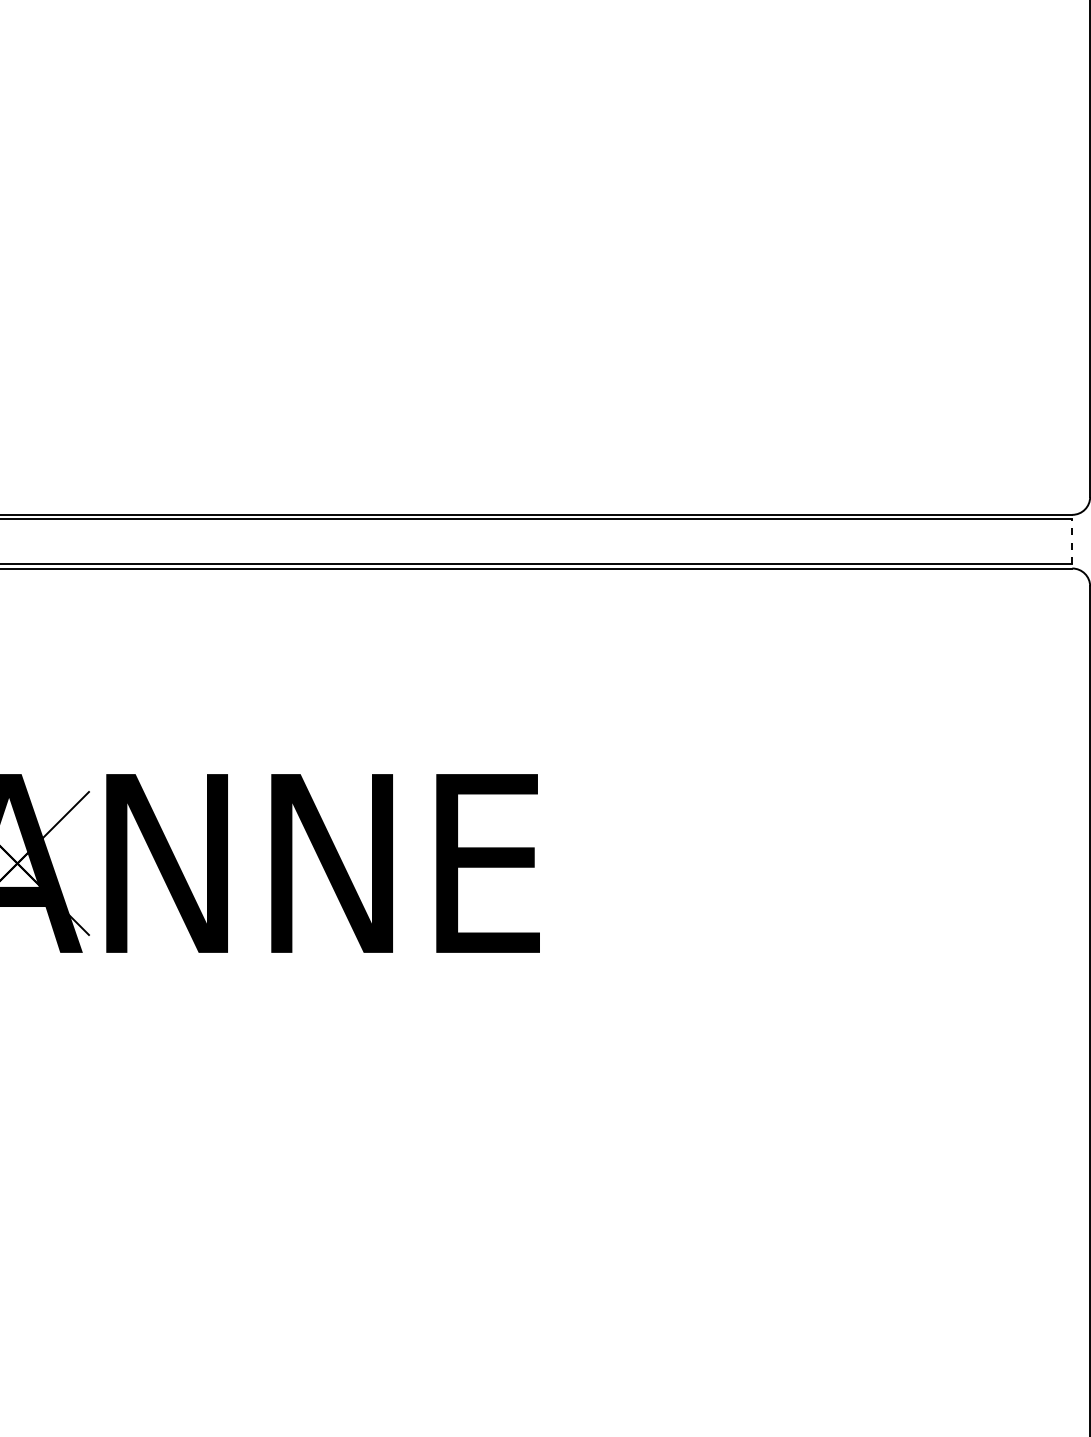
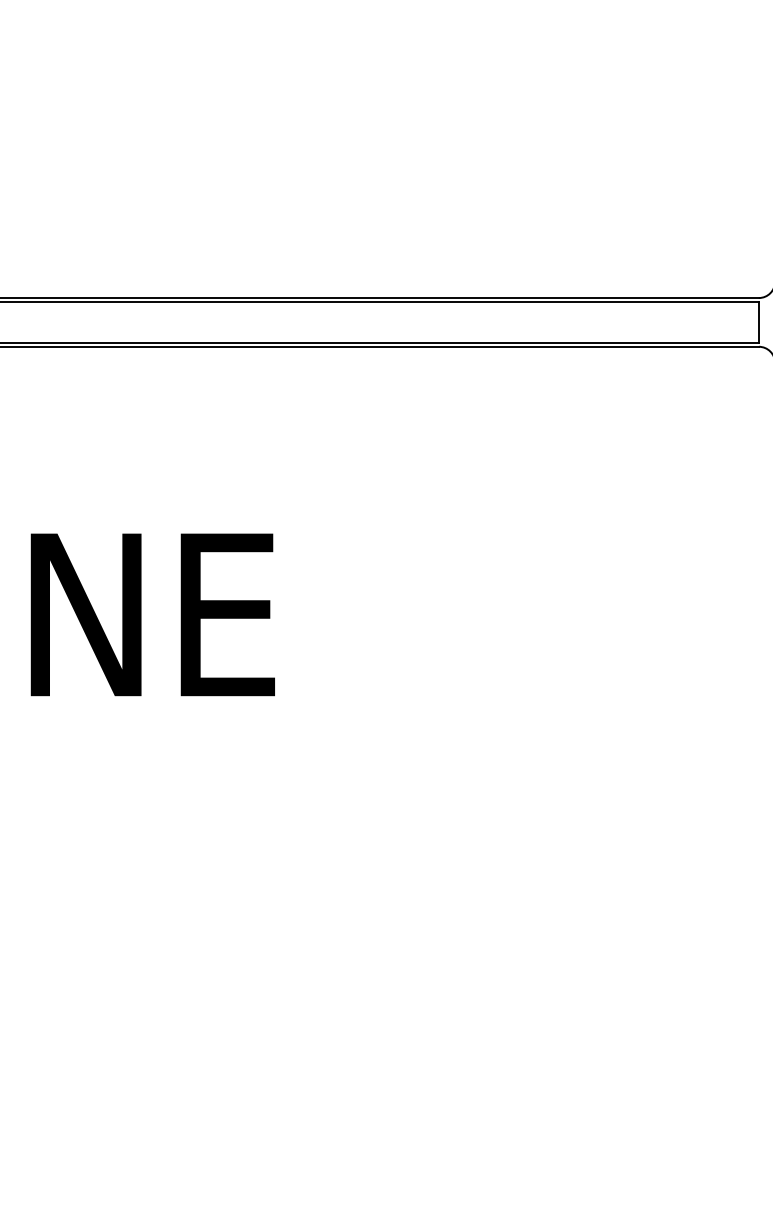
line: (1072, 541) -> (759, 322), dashed -> solid

